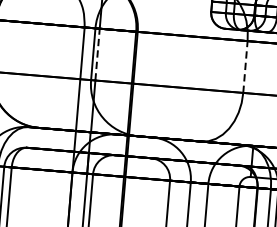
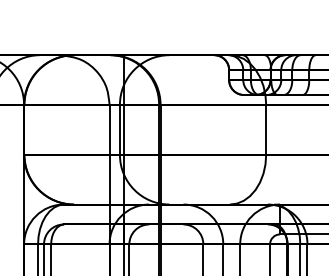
line: (98, 54) -> (124, 129), dashed -> solid
line: (245, 66) -> (266, 129), dashed -> solid

